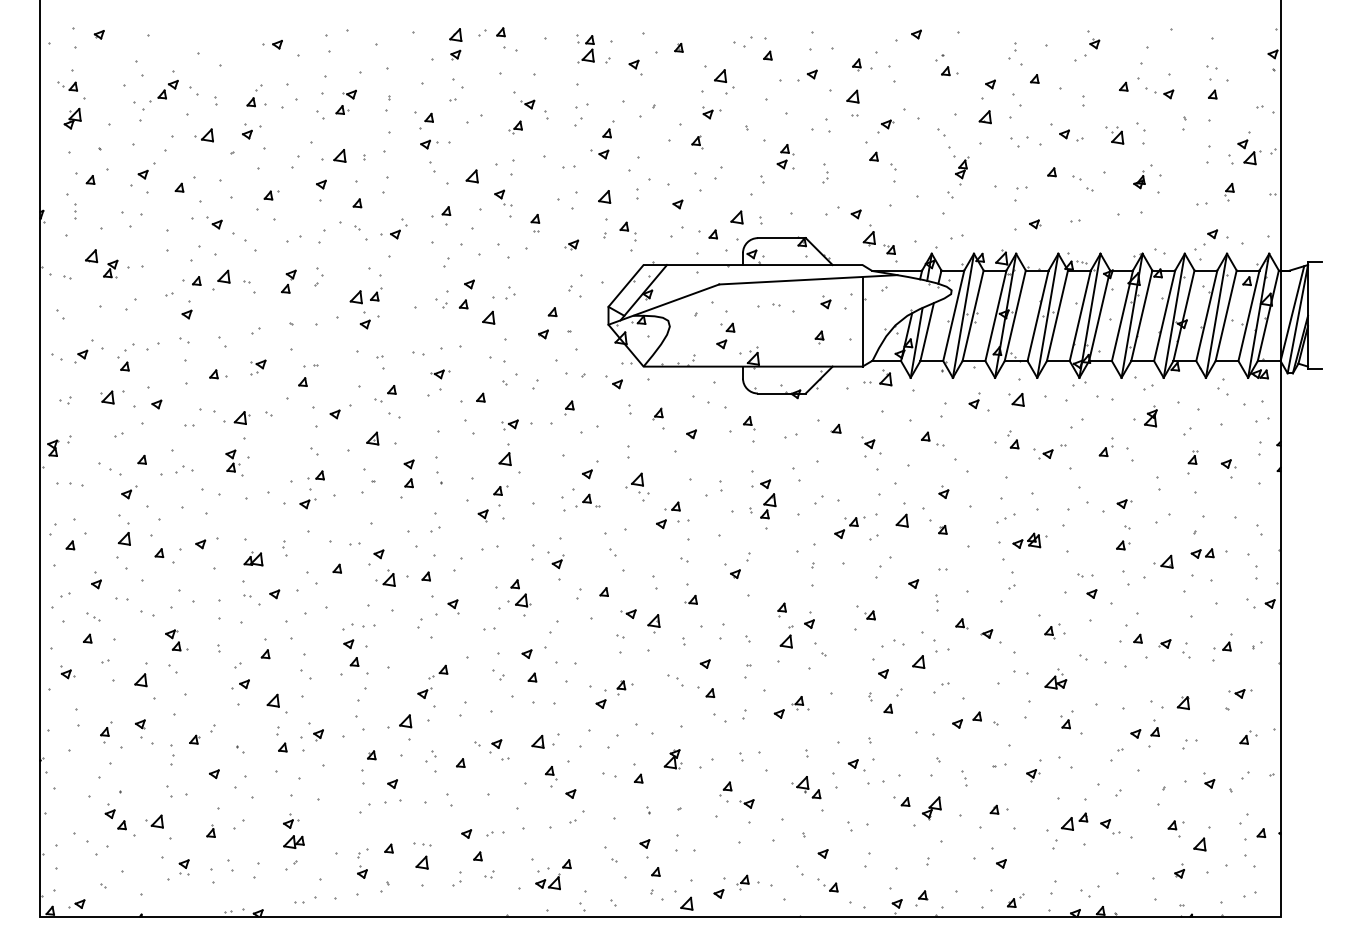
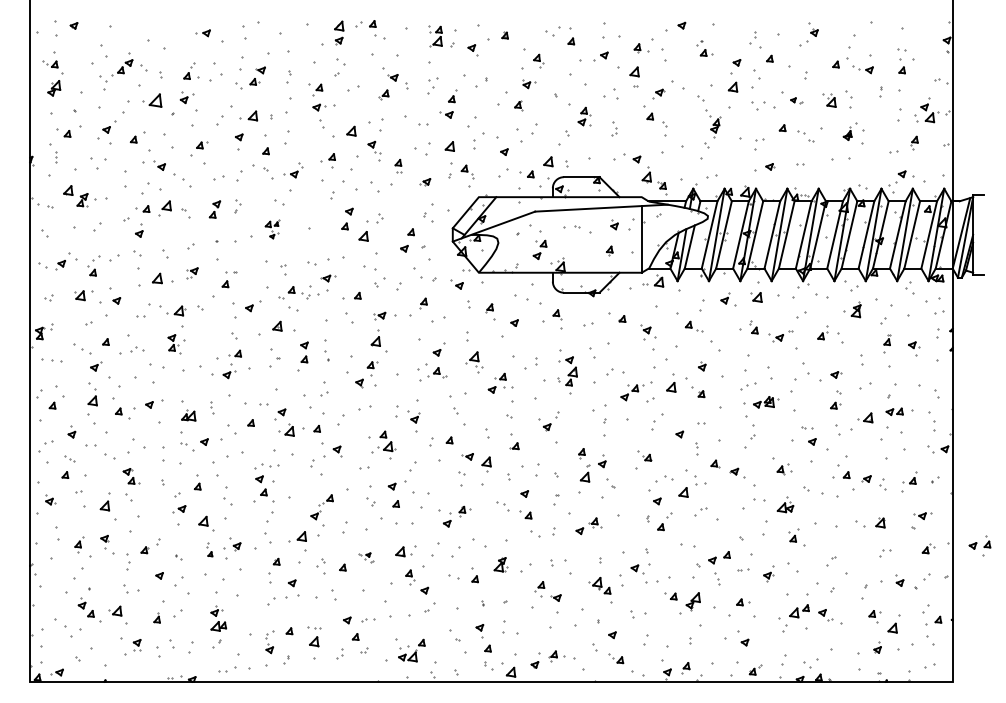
part: (723, 81) -> (538, 60), size x0.7
part: (203, 135) -> (151, 100), size x1.4
part: (1070, 135) -> (796, 100), size x0.7
part: (442, 299) -> (306, 292), moved
part: (366, 308) -> (272, 229), size x0.6
part: (218, 374) -> (162, 278), size x1.6
part: (967, 719) -> (719, 557), moved
part: (1144, 733) -> (979, 545), moved
part: (281, 738) -> (209, 549), size x0.7
part: (492, 749) -> (366, 557), size x0.6

